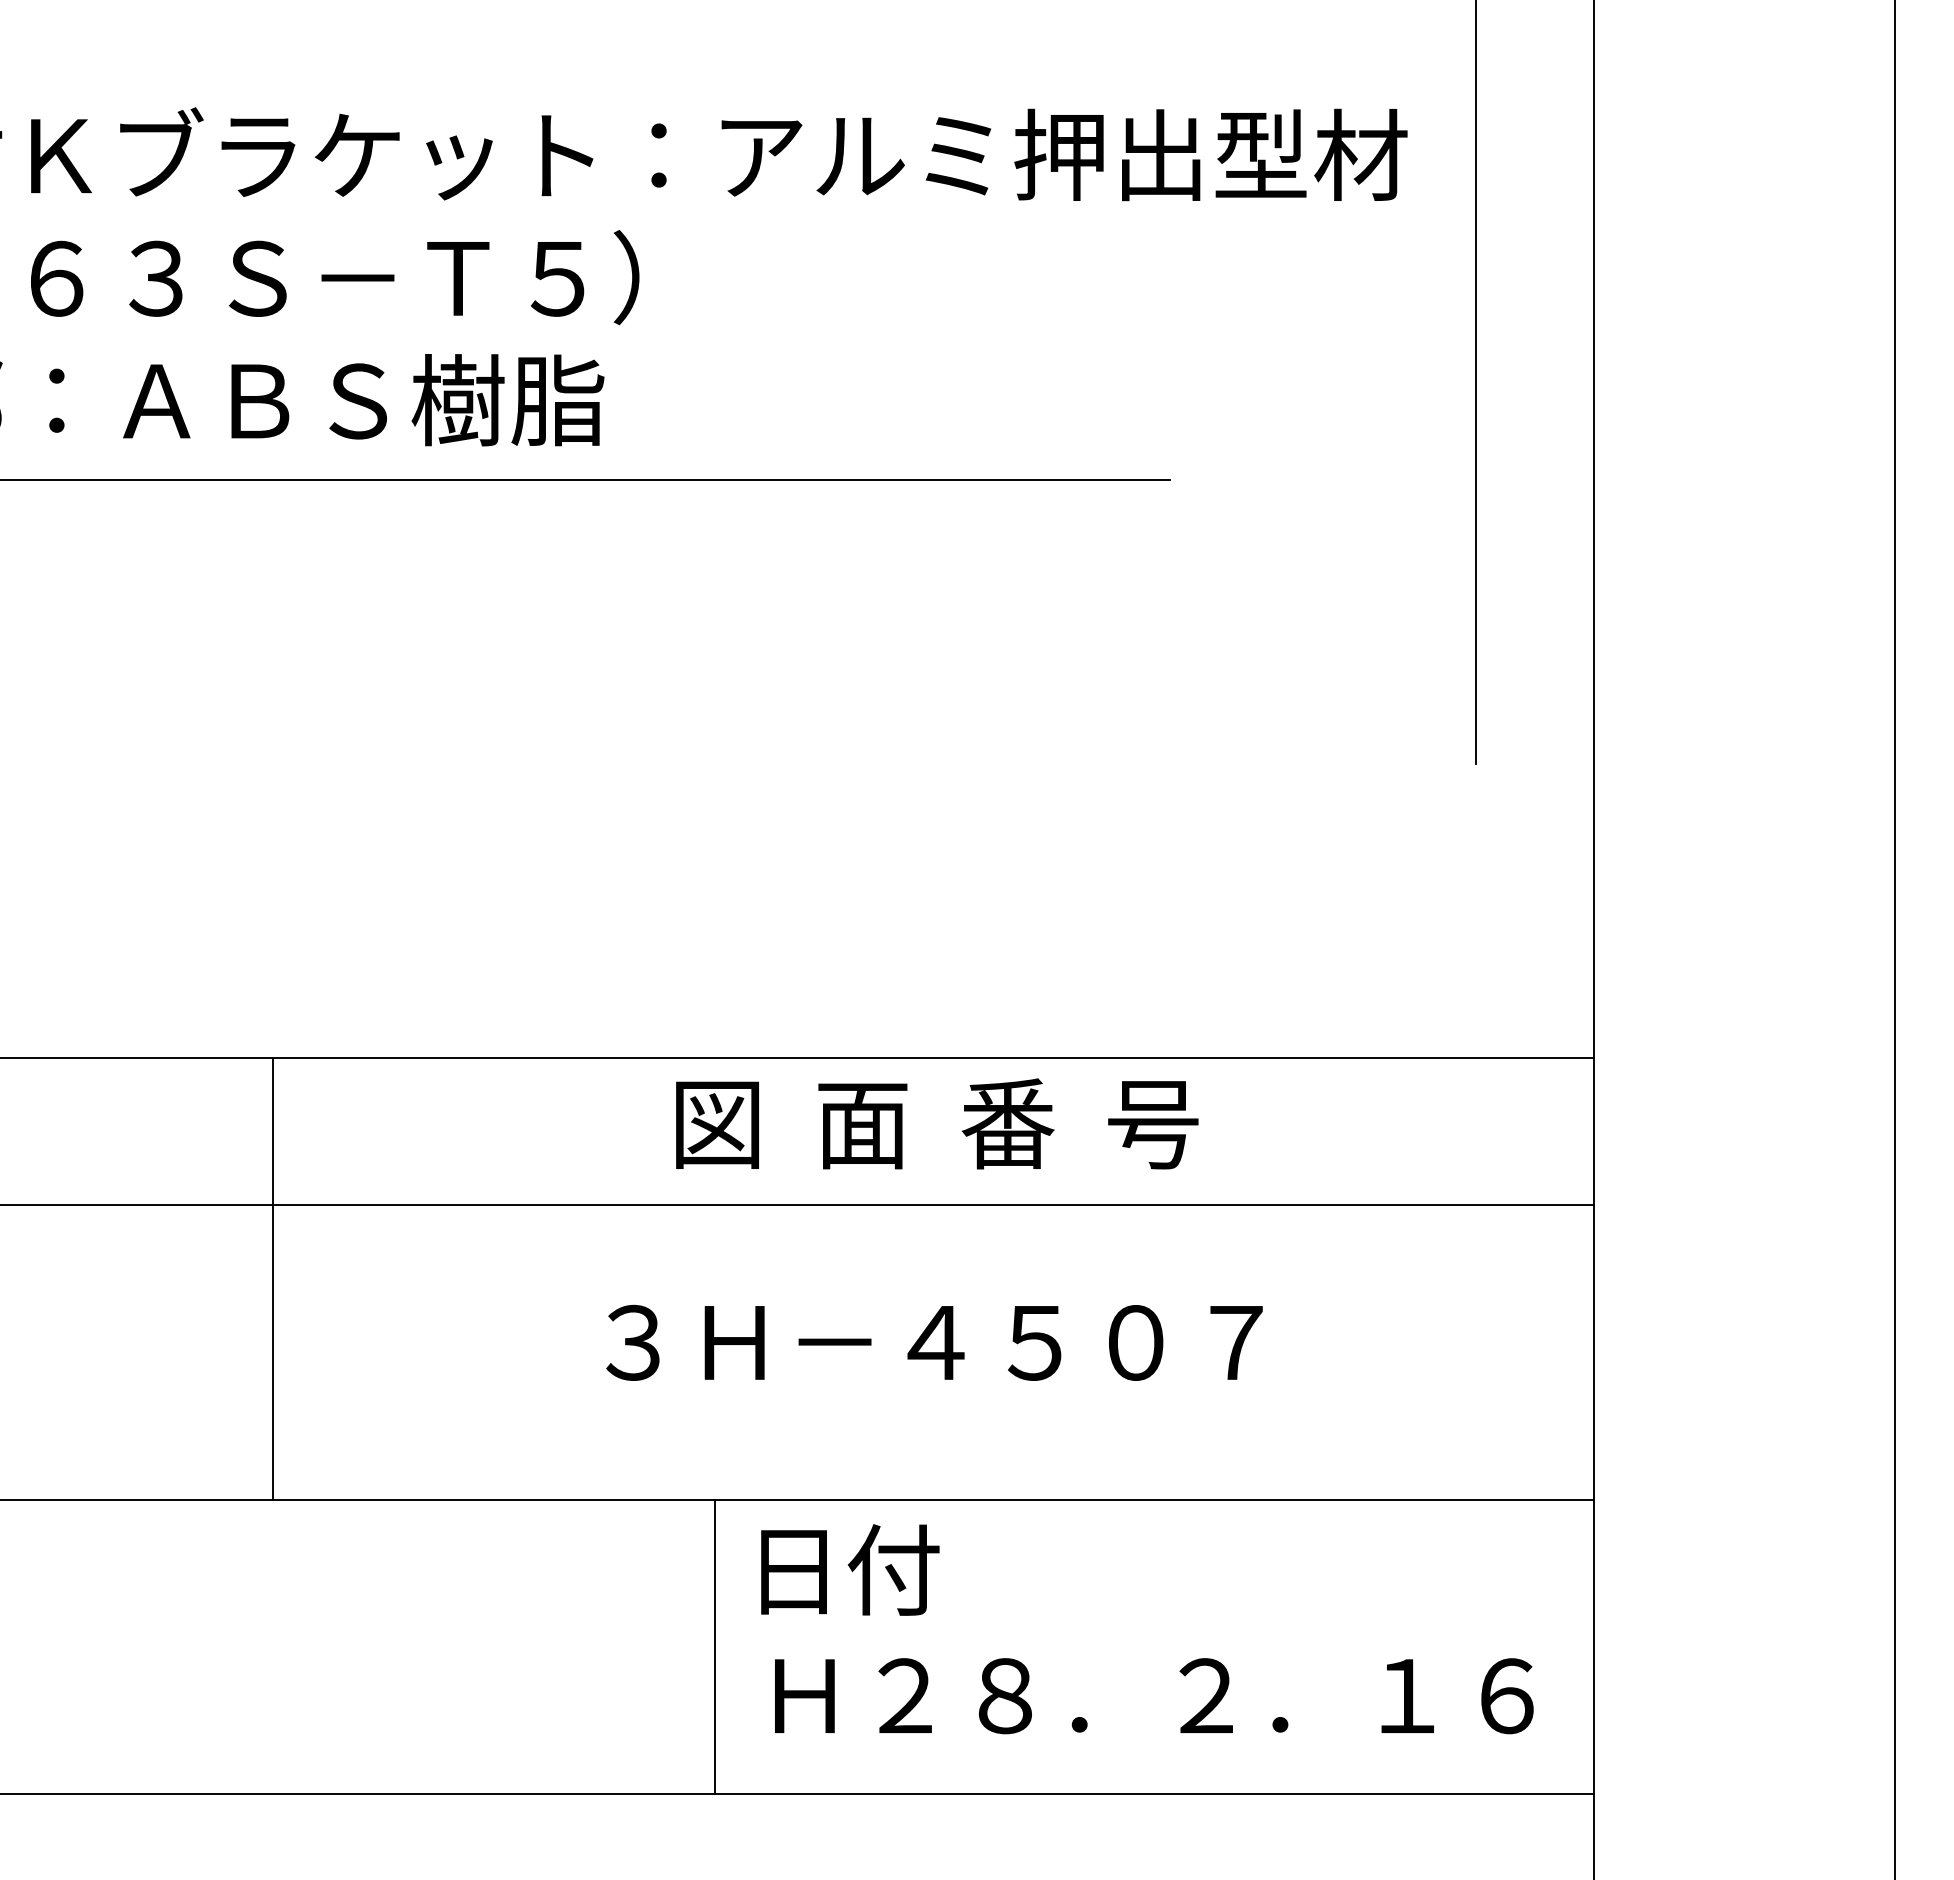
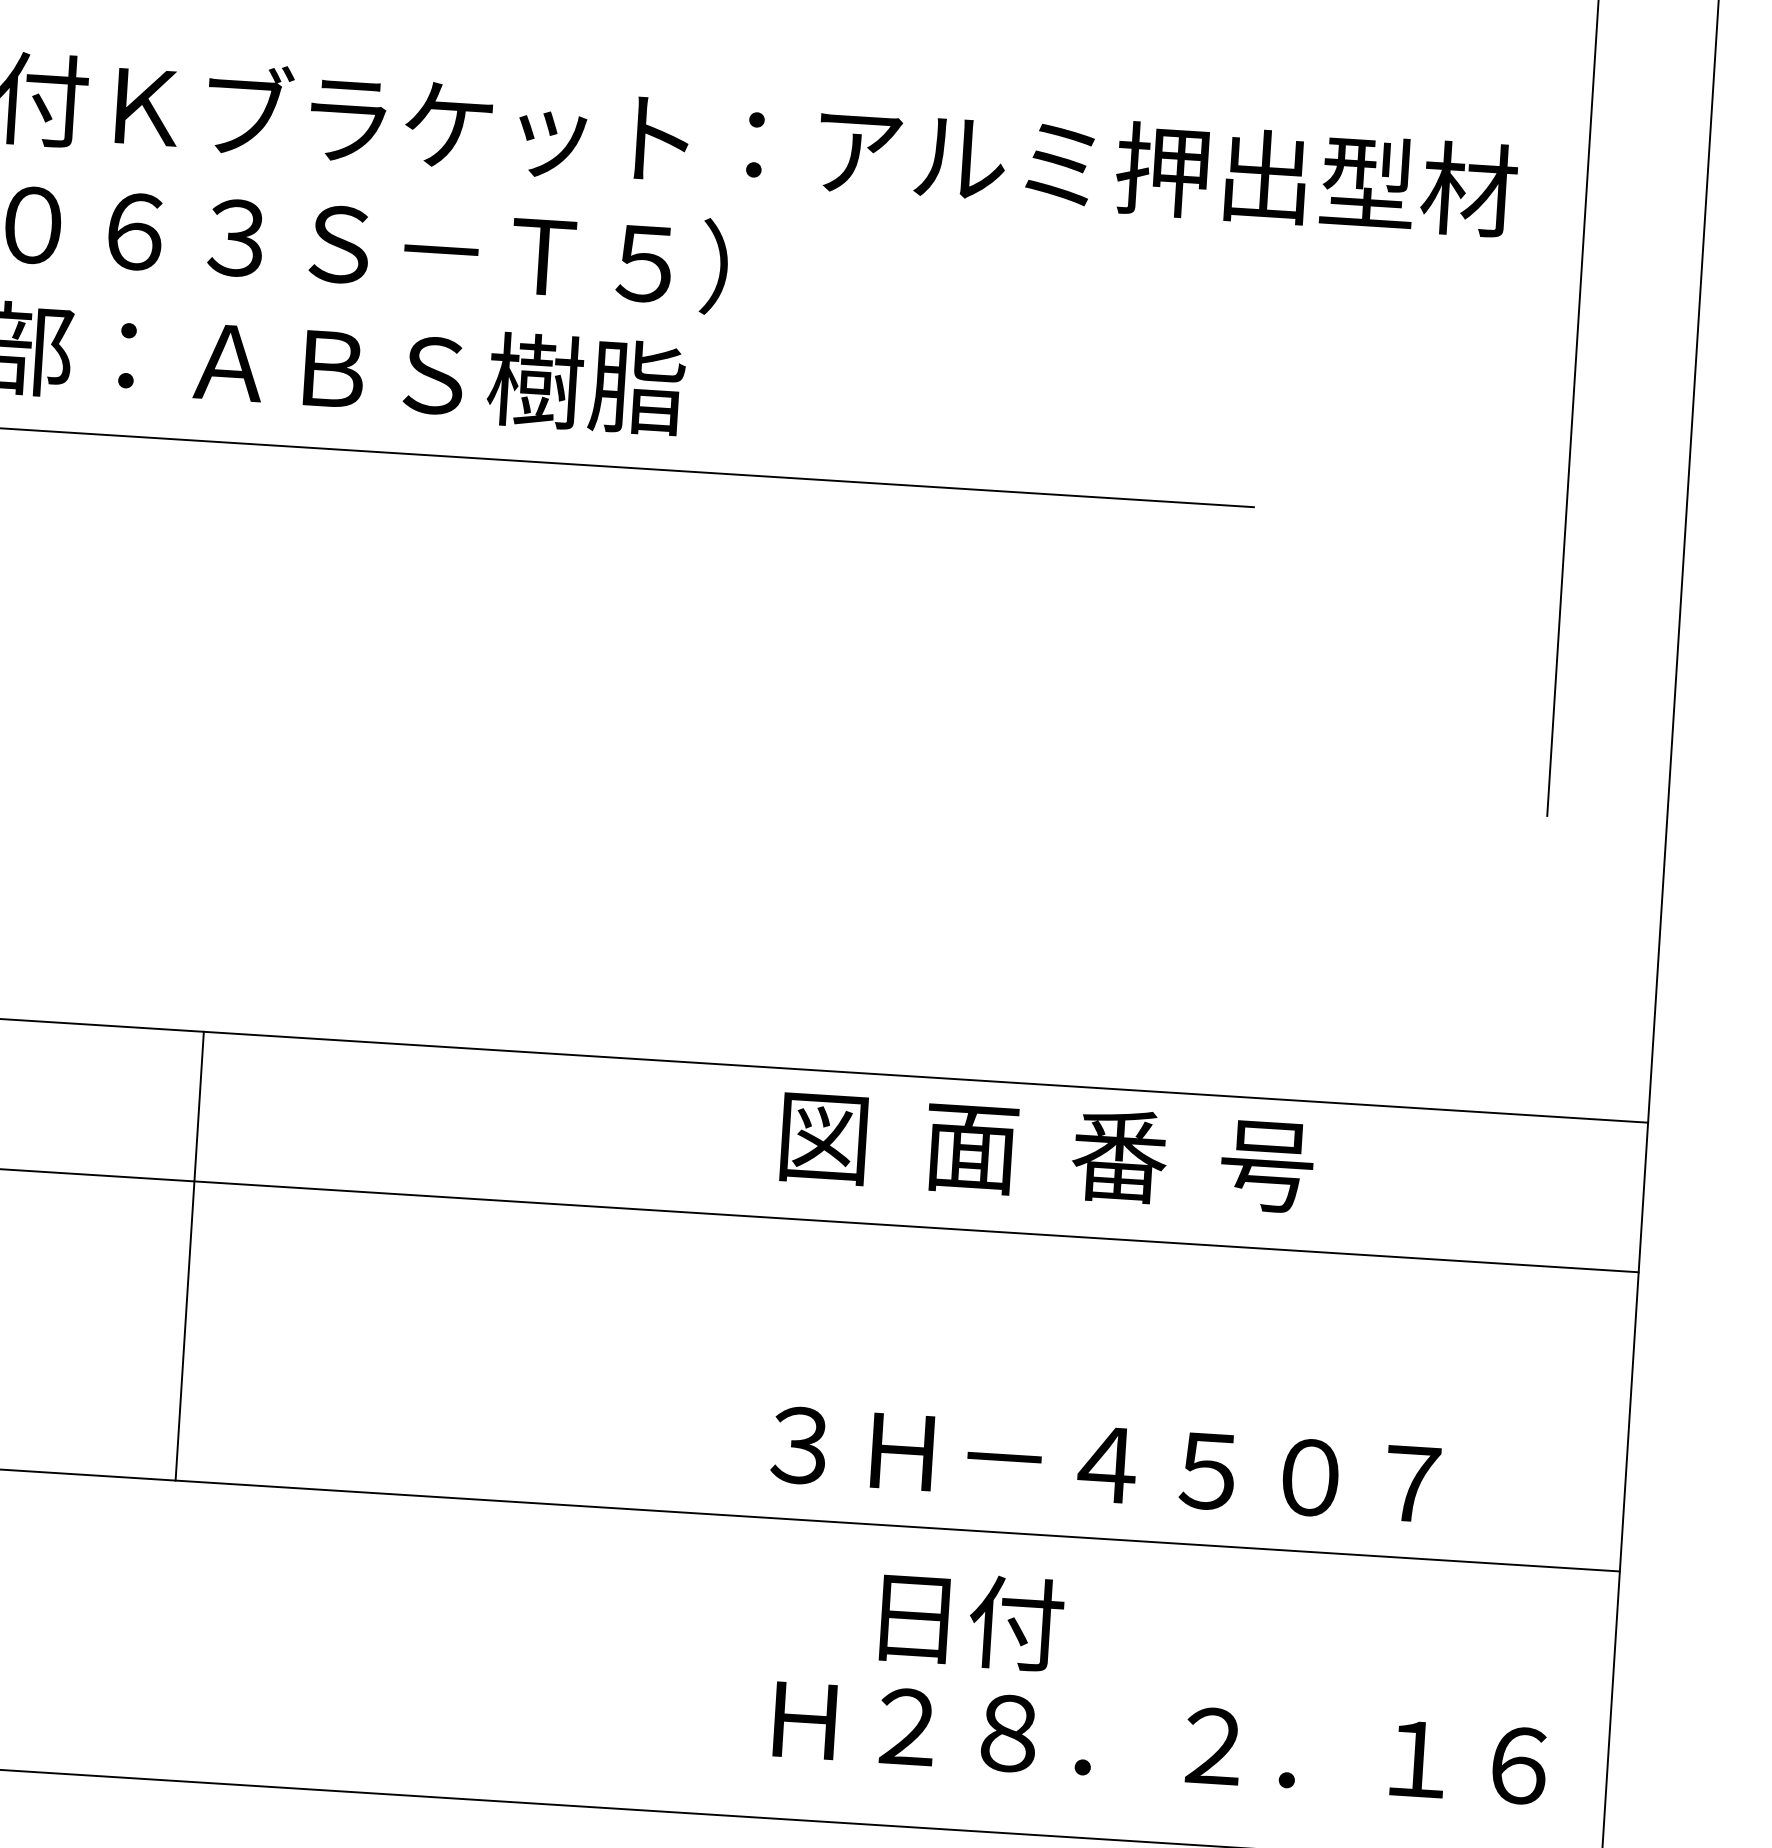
text: (937, 1123) -> (1047, 1151), moved
line: (273, 1278) -> (189, 1255), moved
text: (934, 1342) -> (1105, 1464), moved
text: (850, 1569) -> (972, 1620), moved
line: (714, 1646) -> (716, 1664), removed

